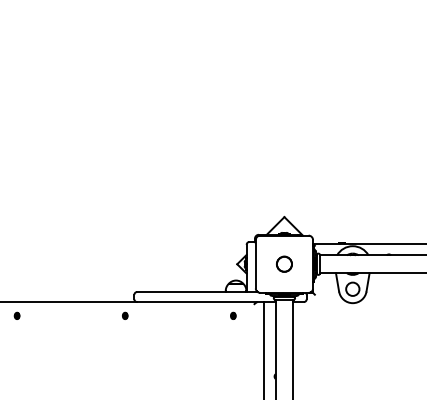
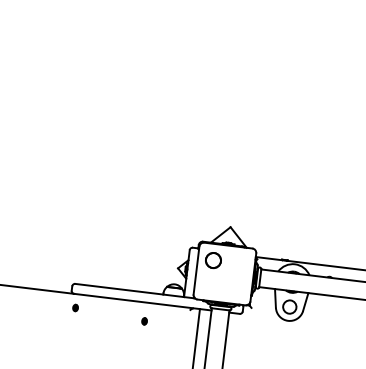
circle: (284, 263) -> (213, 259), moved
part: (125, 315) -> (75, 307), moved
part: (233, 315) -> (144, 320), moved

